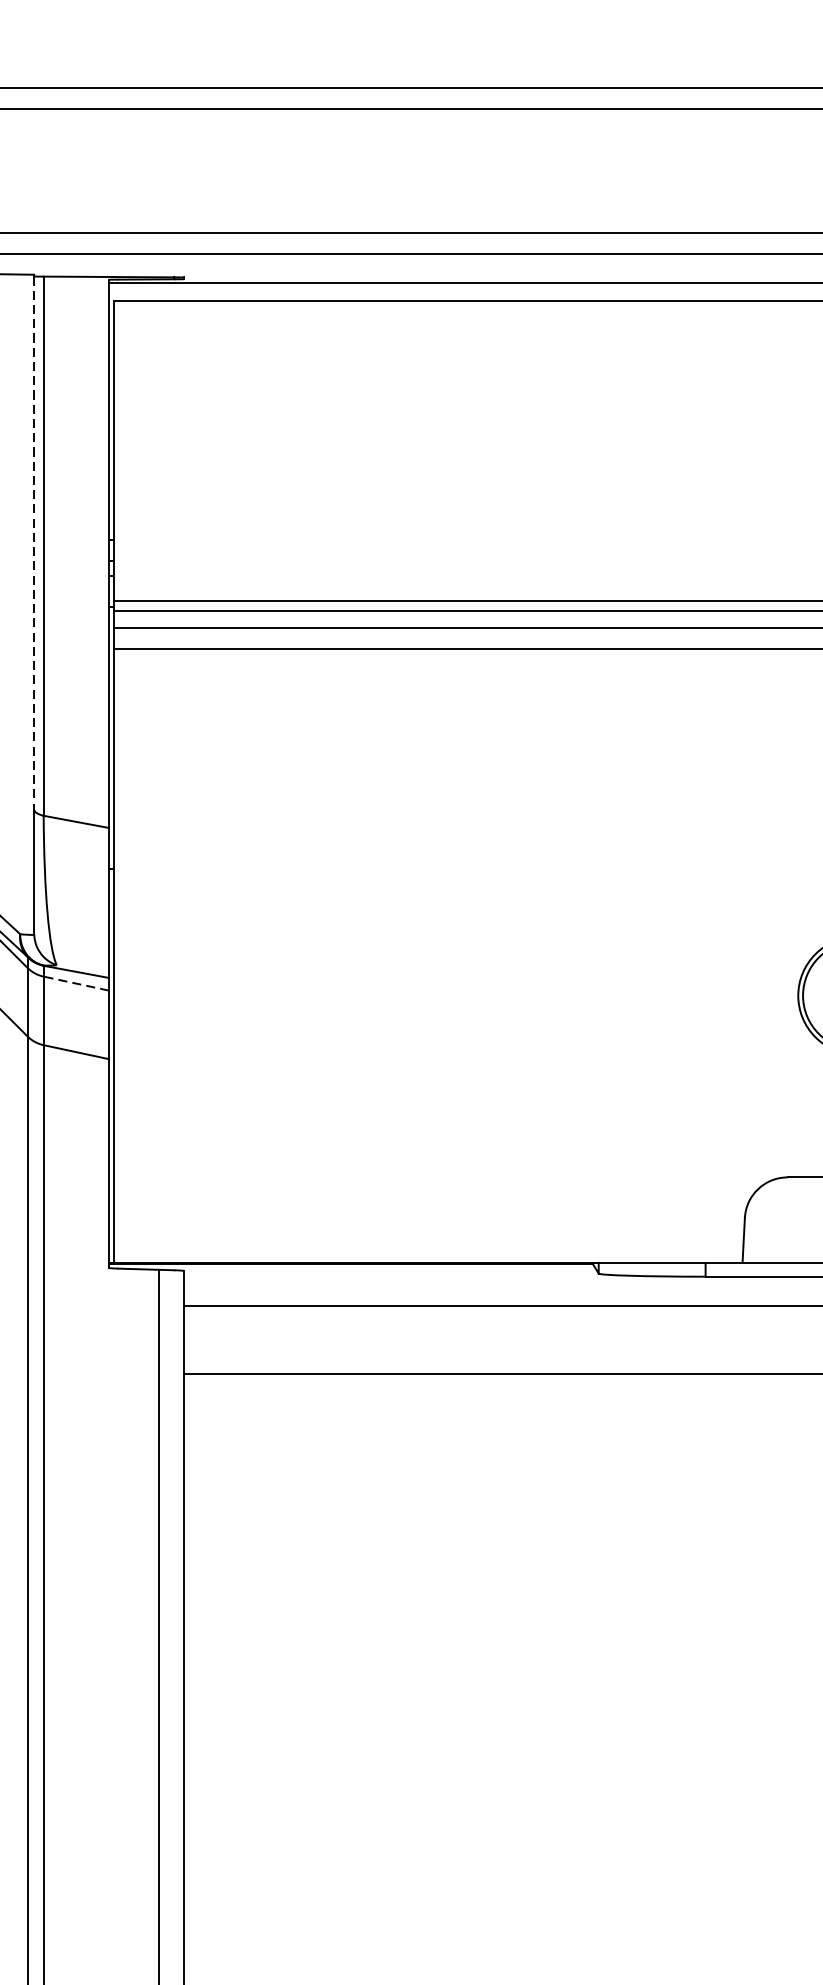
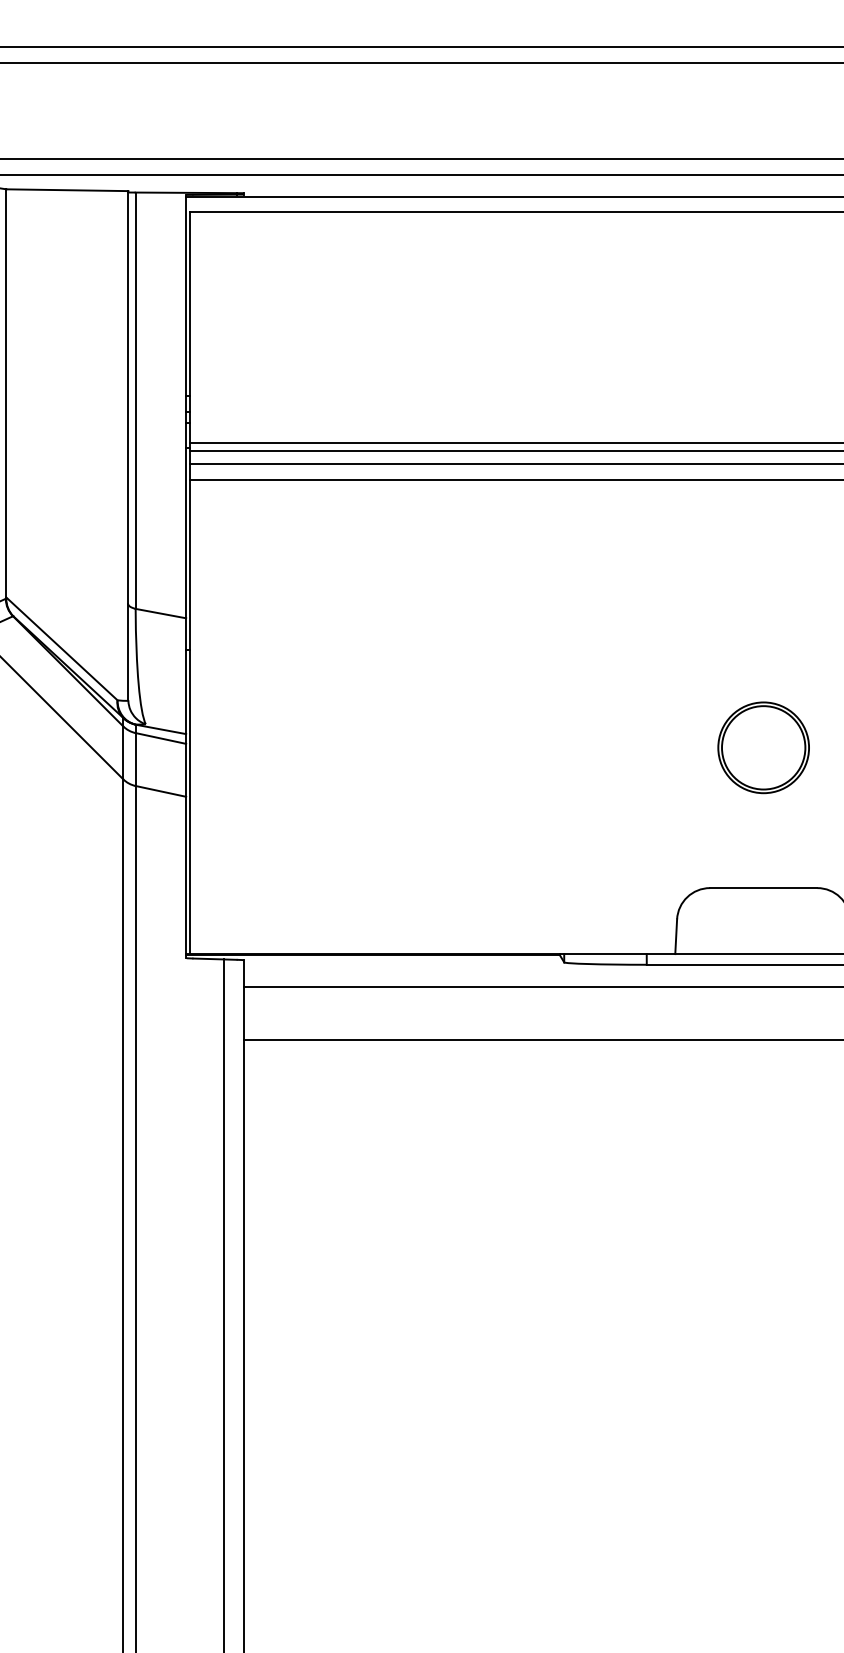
line: (34, 543) -> (128, 398), dashed -> solid
line: (75, 983) -> (160, 738), dashed -> solid

